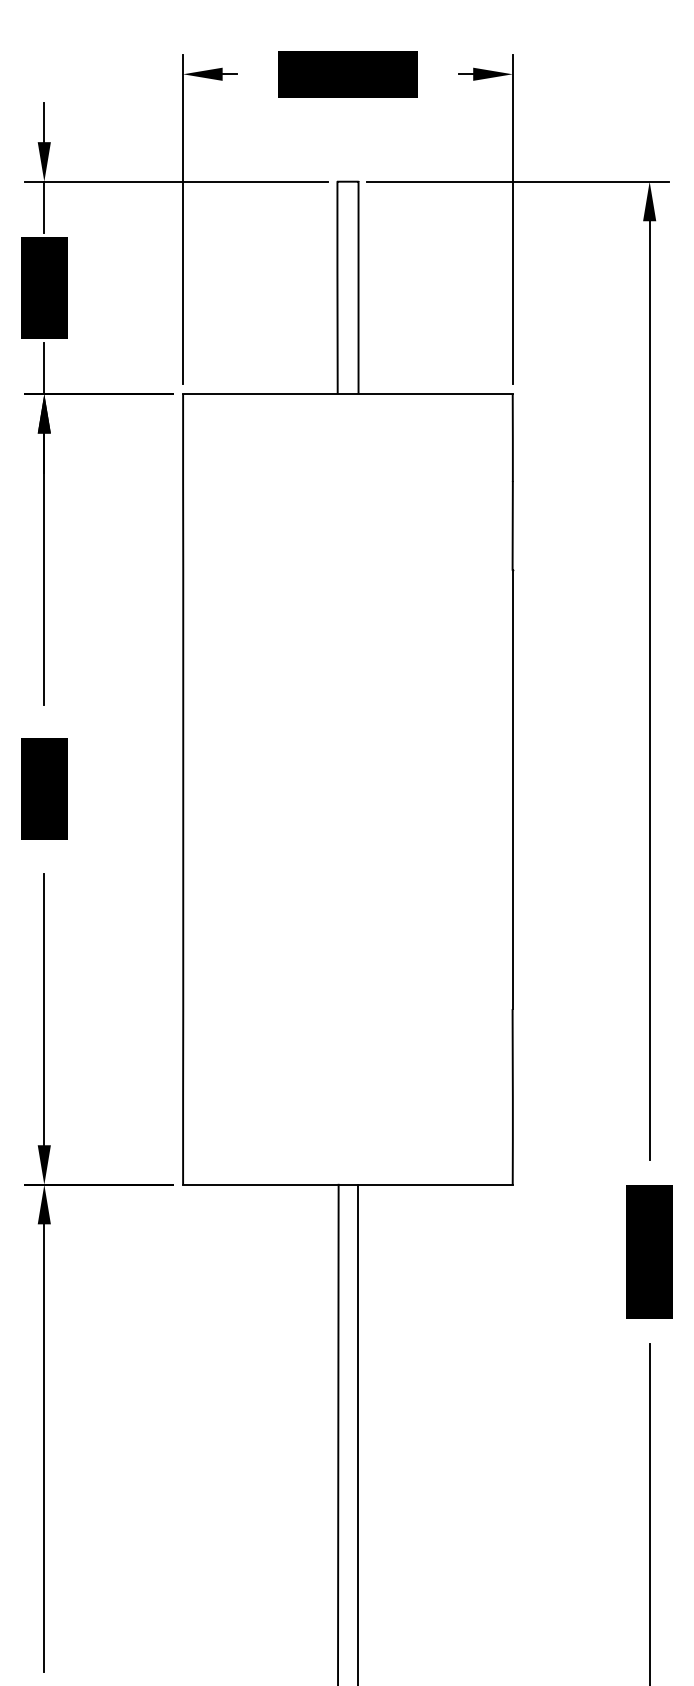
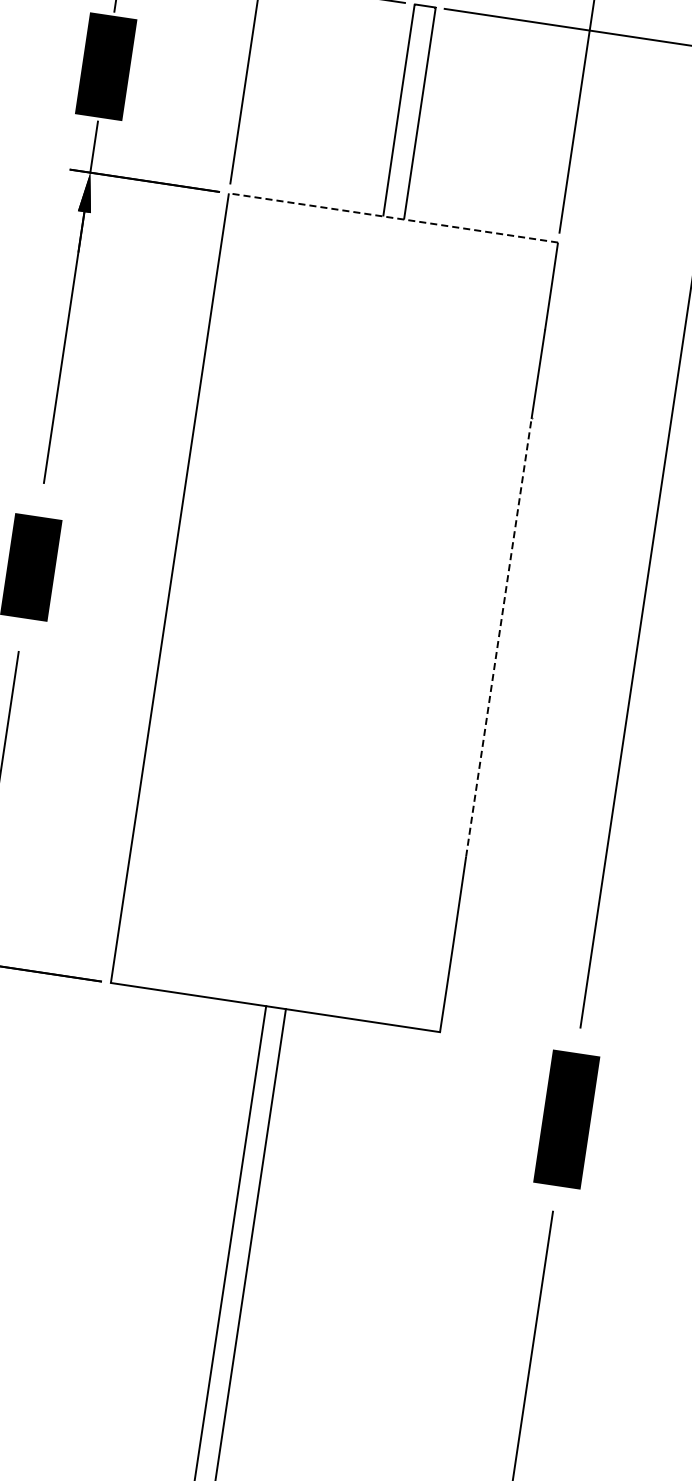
line: (347, 394) -> (392, 218), solid -> dashed
line: (512, 789) -> (498, 637), solid -> dashed

